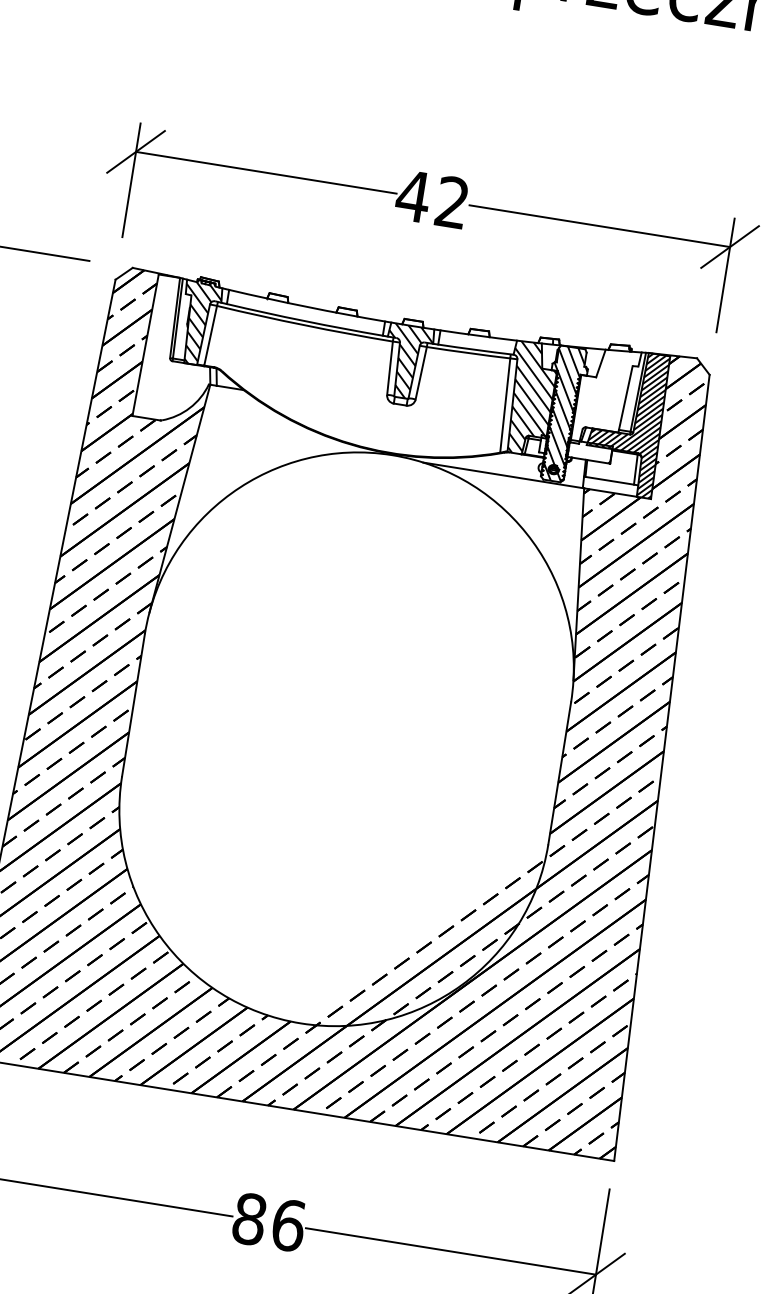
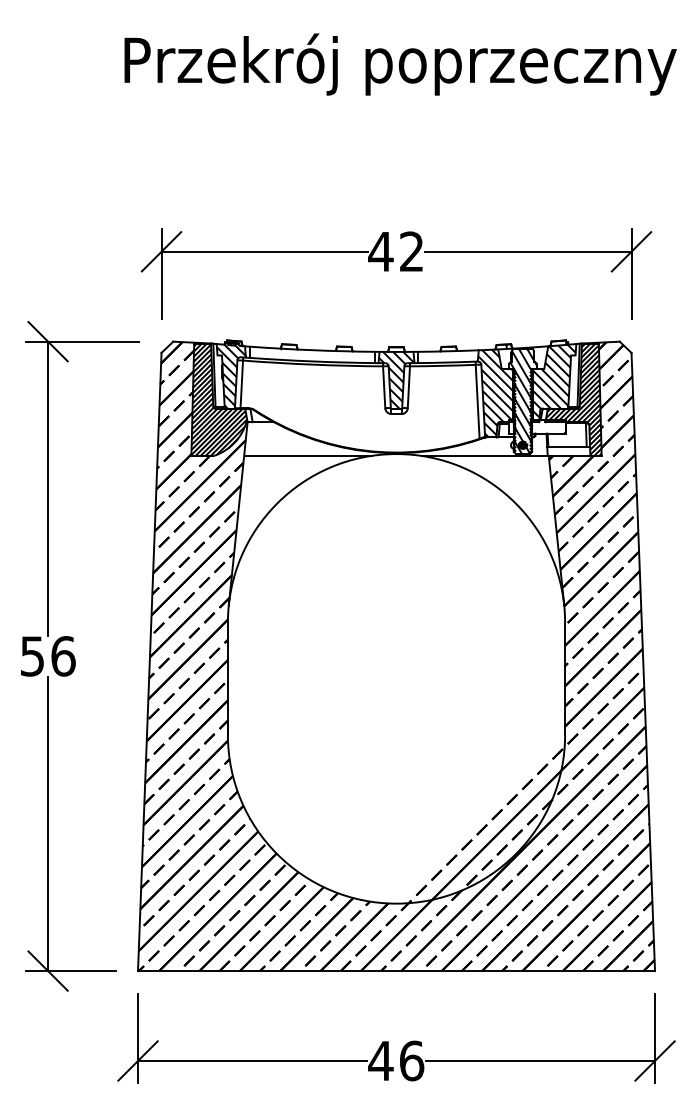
hatch: (179, 350) -> (219, 399), added
hatch: (604, 397) -> (553, 383), added
line: (279, 438) -> (307, 455), added
text: (249, 1218) -> (380, 1060), 86 -> 46

